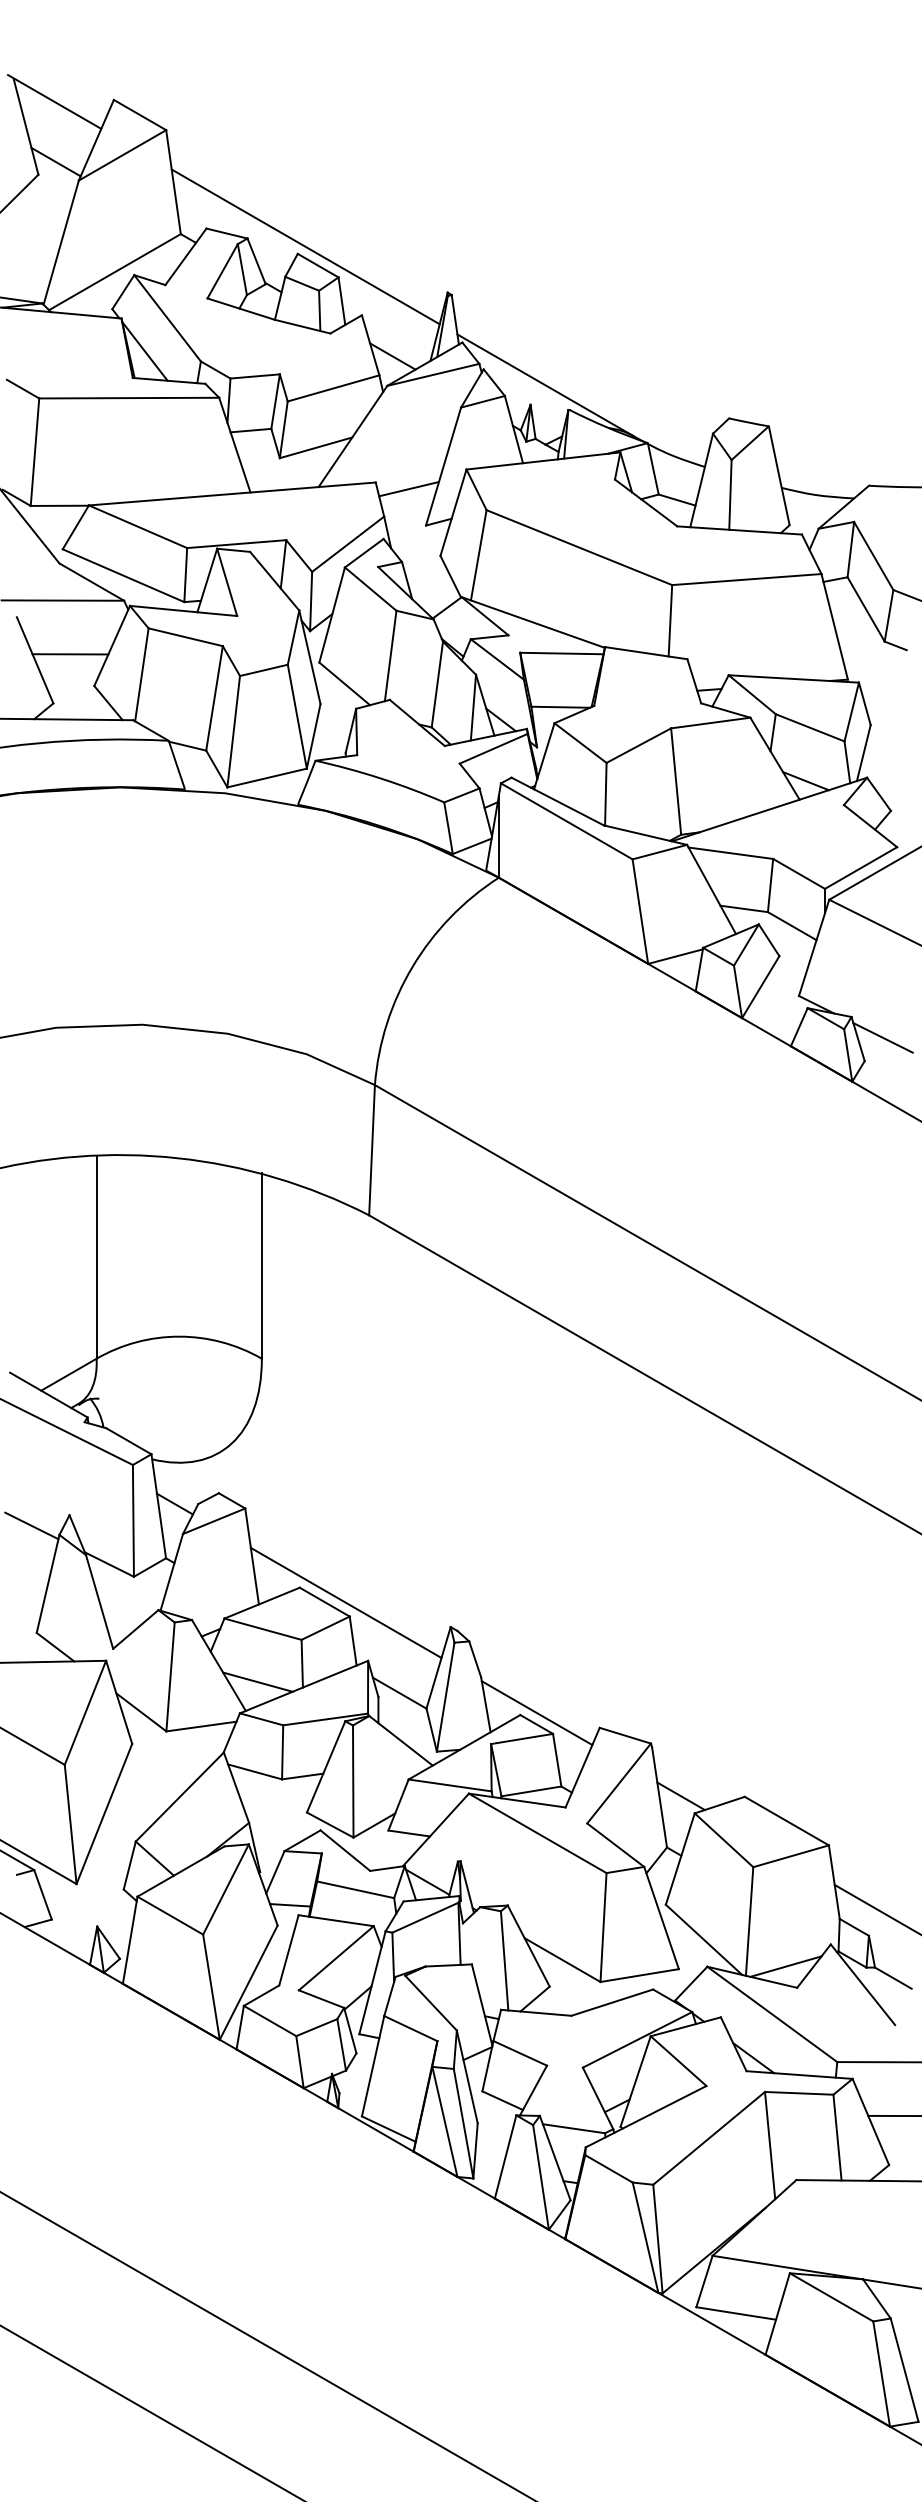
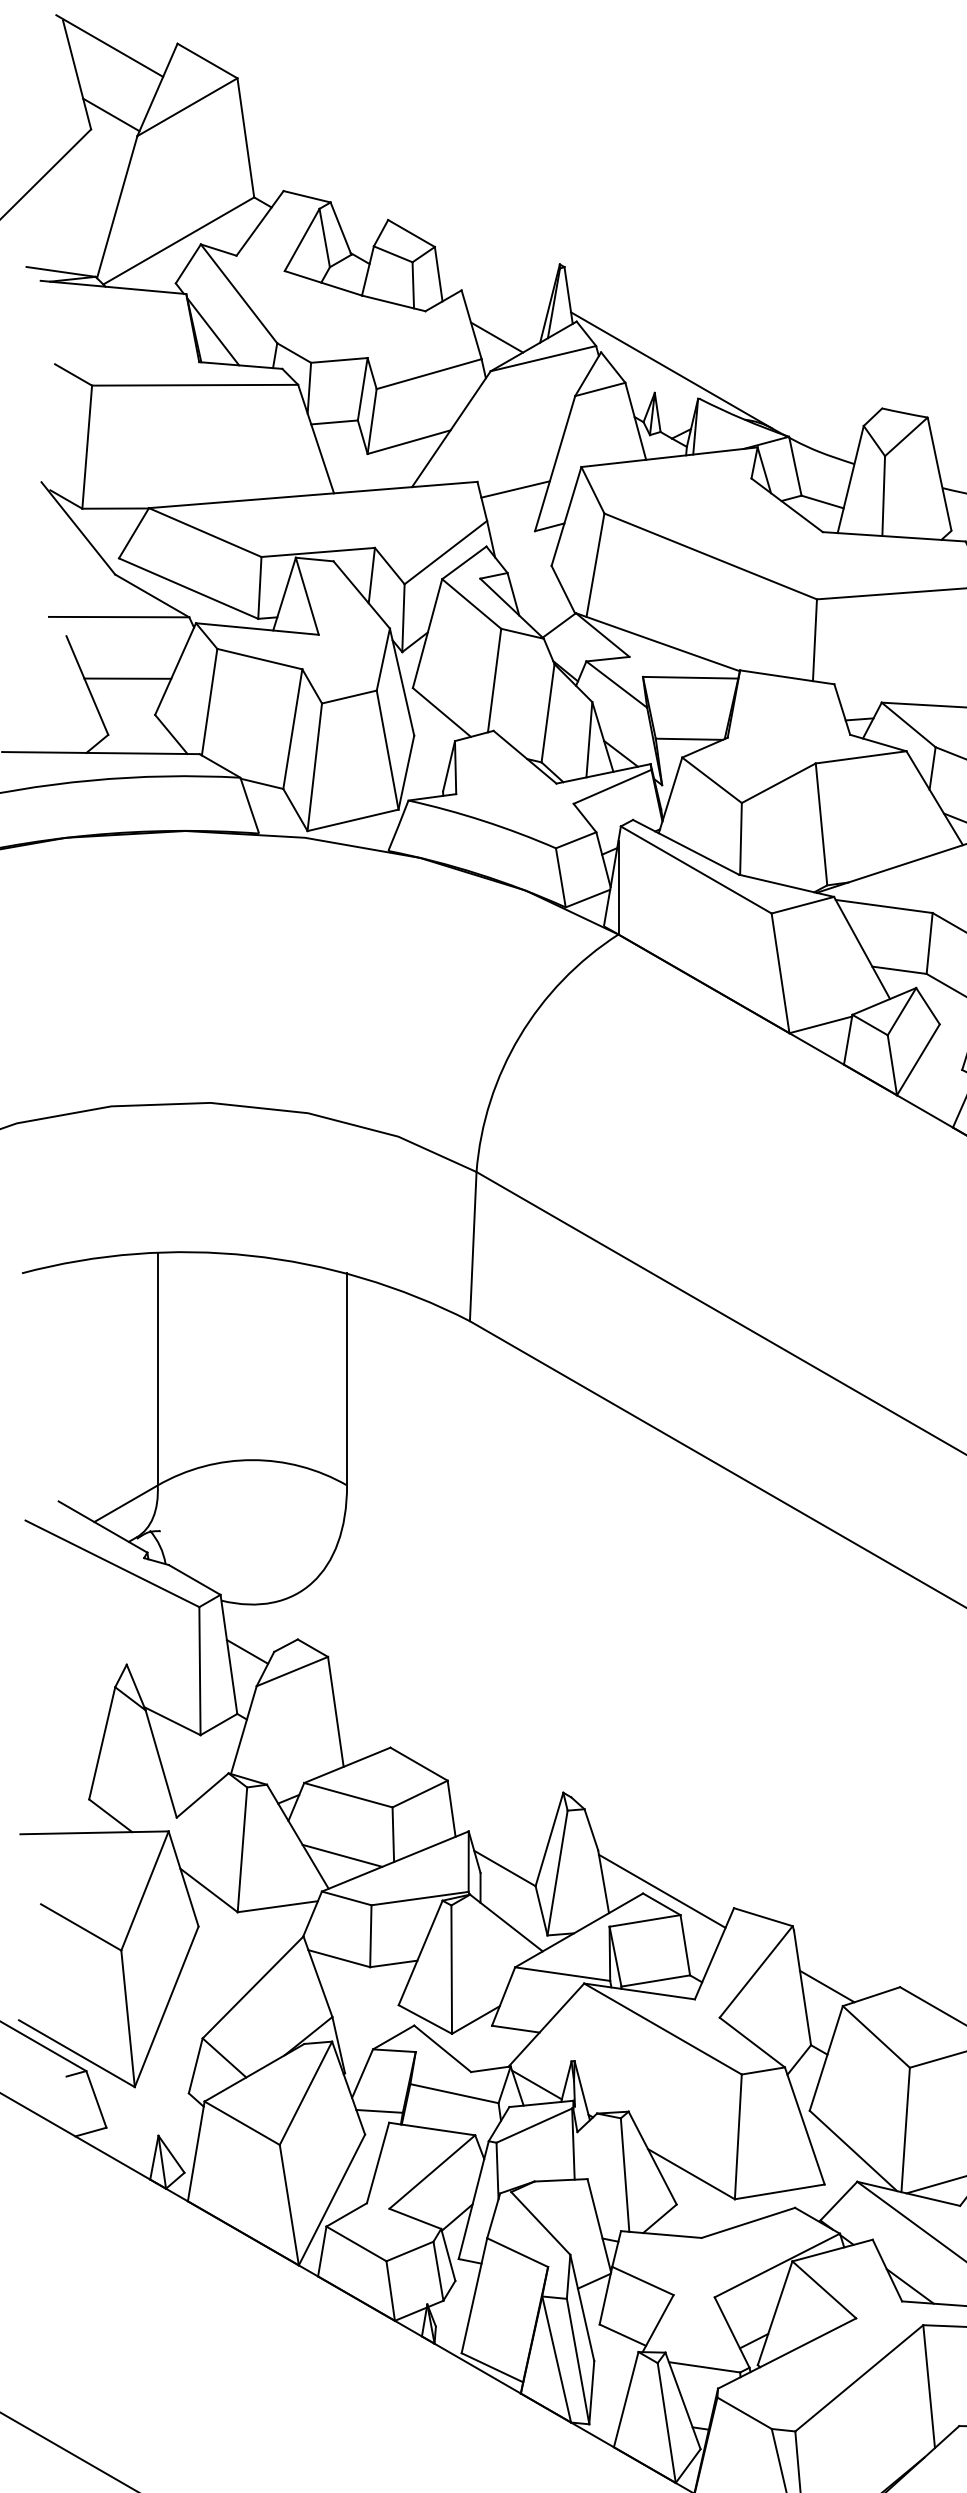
line: (305, 246) -> (397, 211), removed
line: (31, 1525) -> (83, 1676), removed
line: (345, 1602) -> (442, 1764), removed

